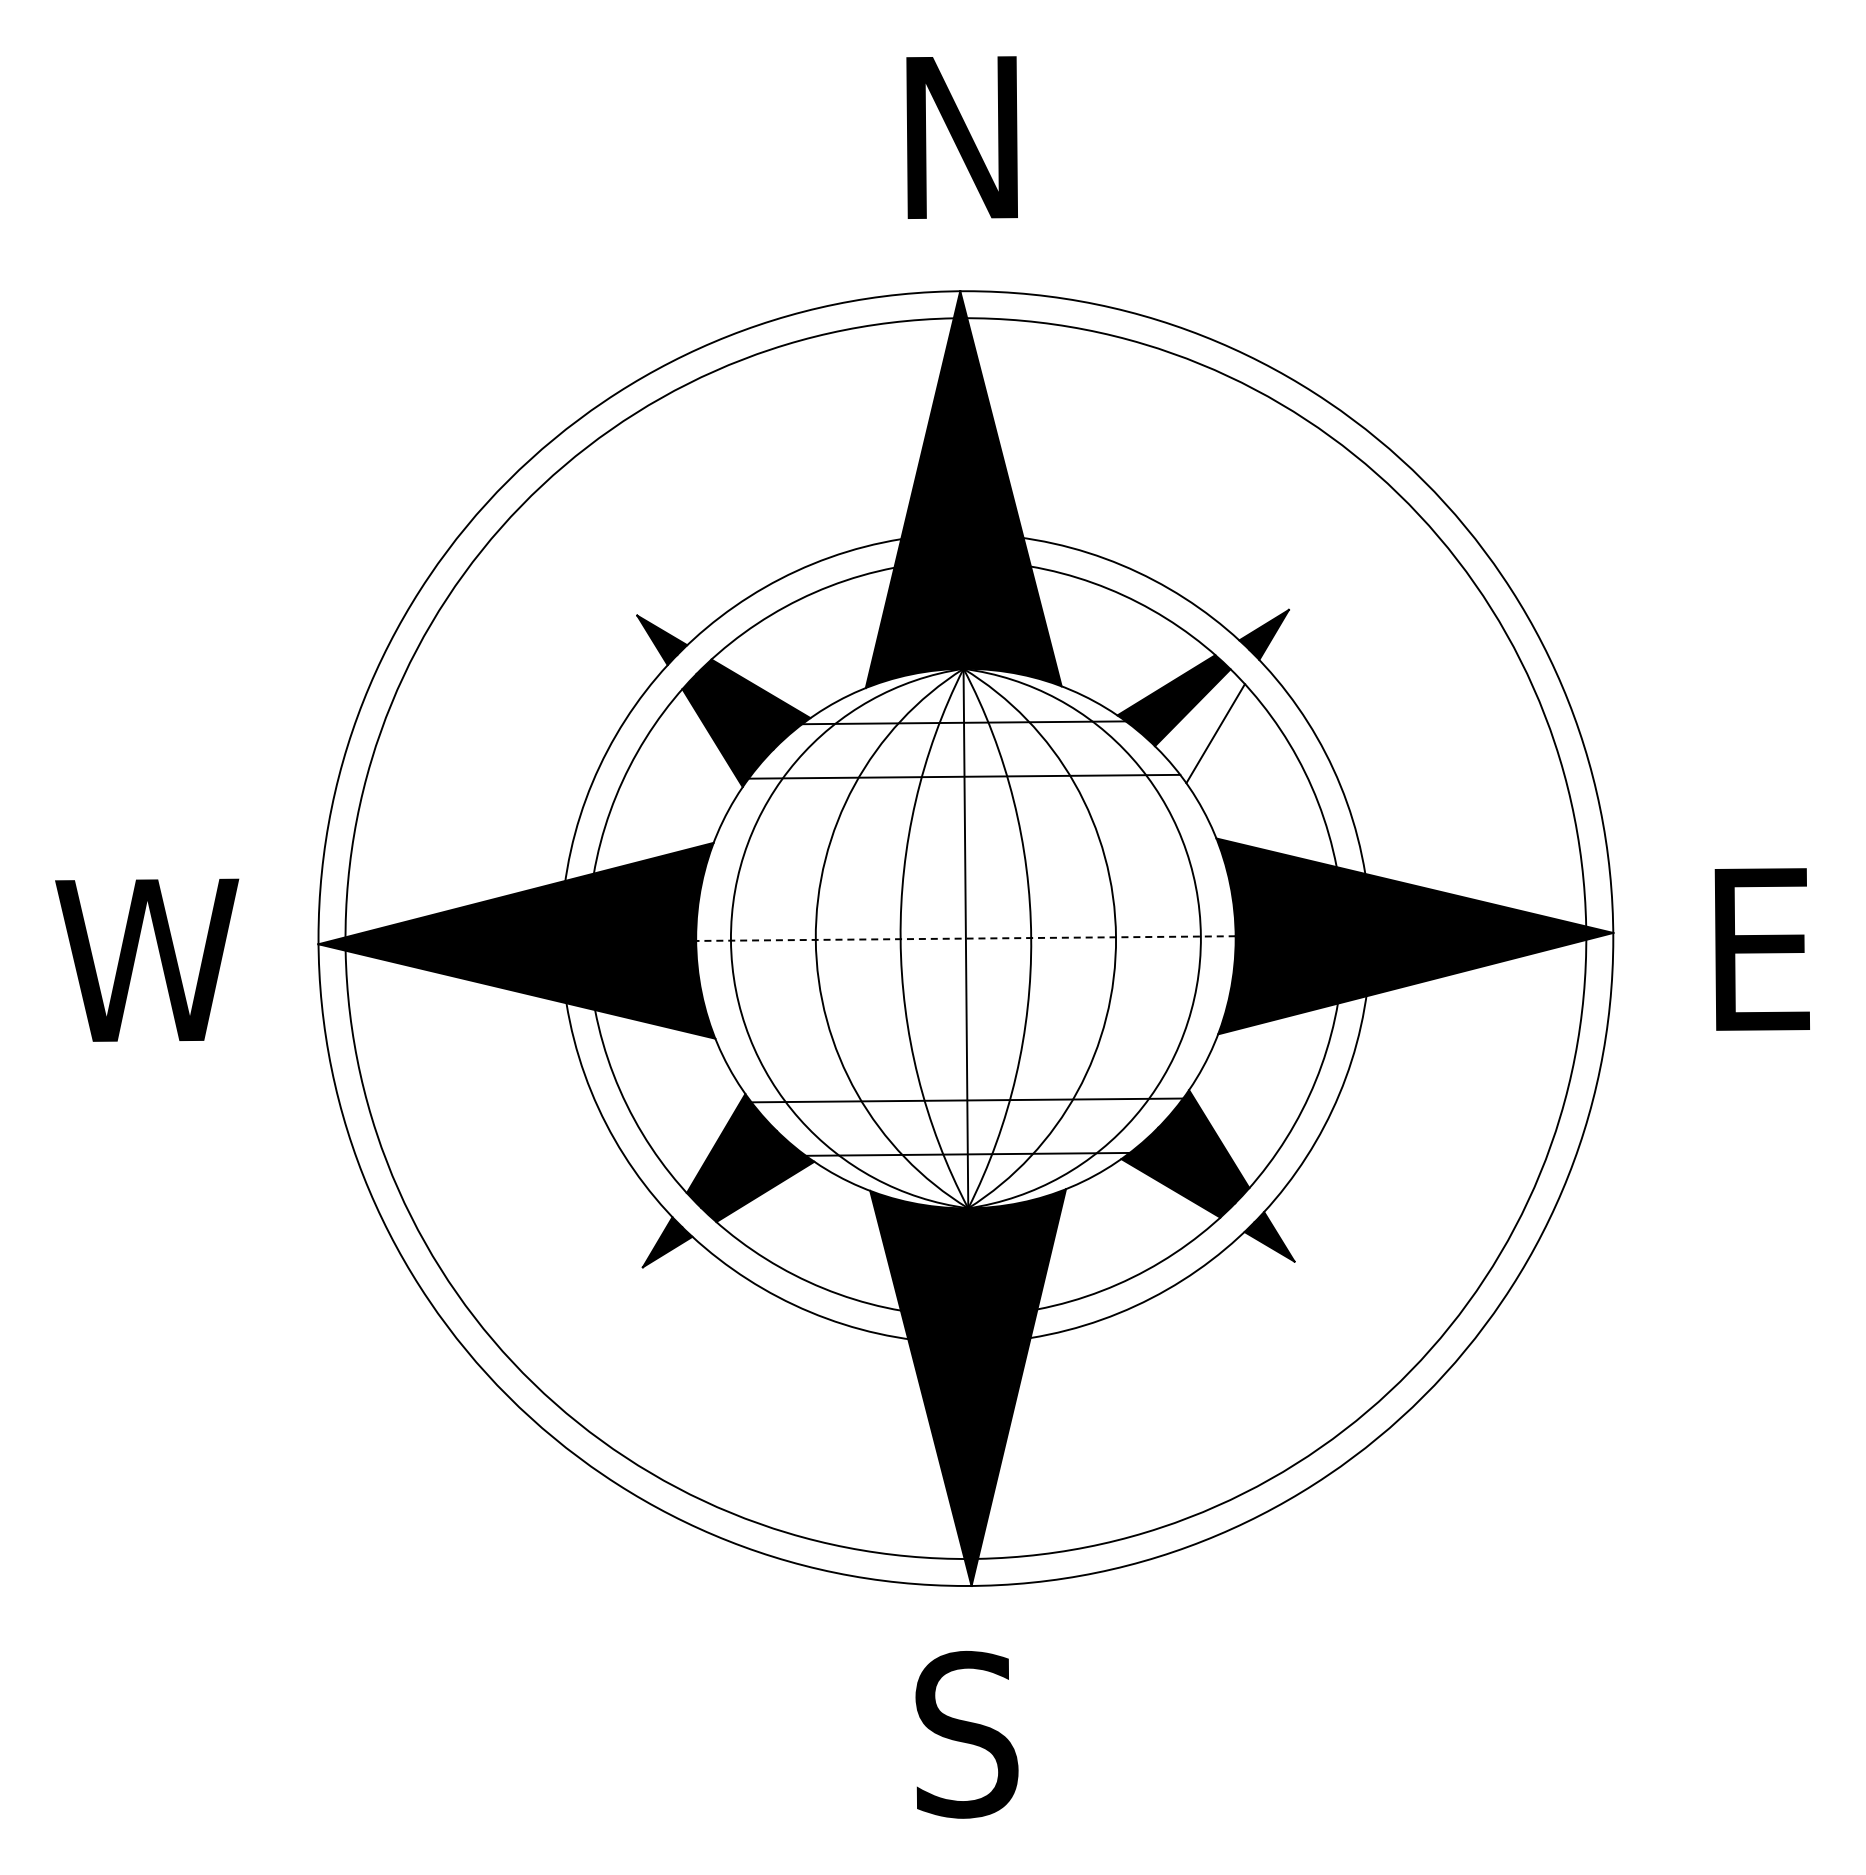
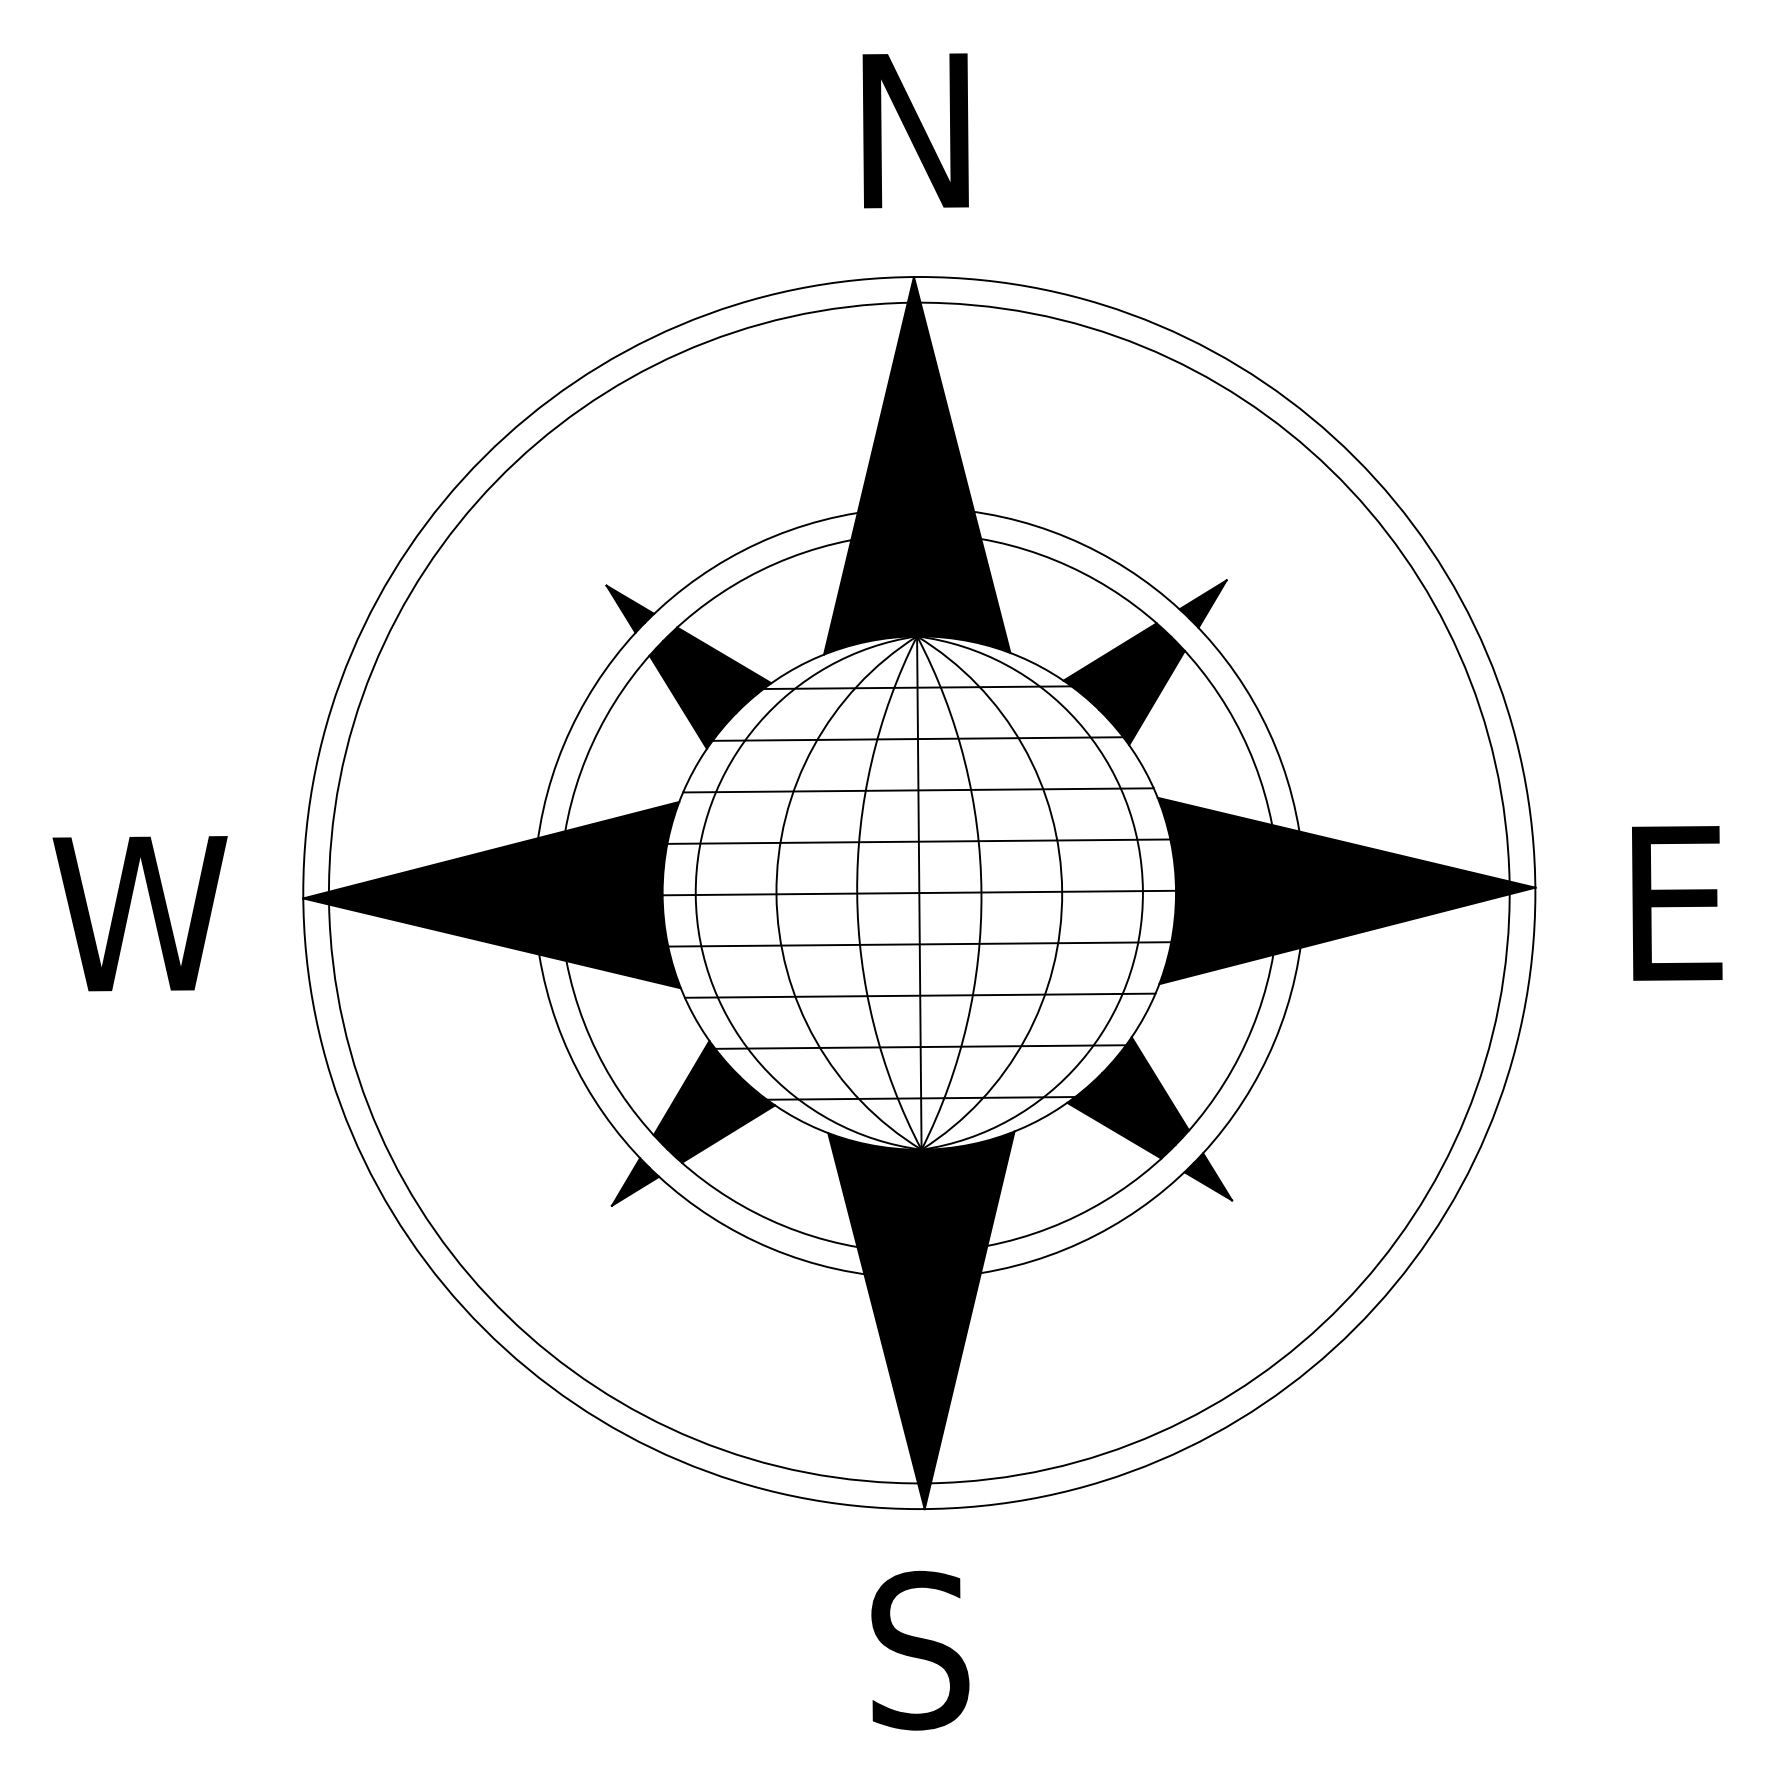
fill: (1199, 726) -> (1141, 691), added
line: (964, 830) -> (917, 790), added
line: (965, 884) -> (918, 841), added
line: (965, 938) -> (918, 892), dashed -> solid
line: (966, 992) -> (919, 944), added
line: (966, 1046) -> (919, 995), added

